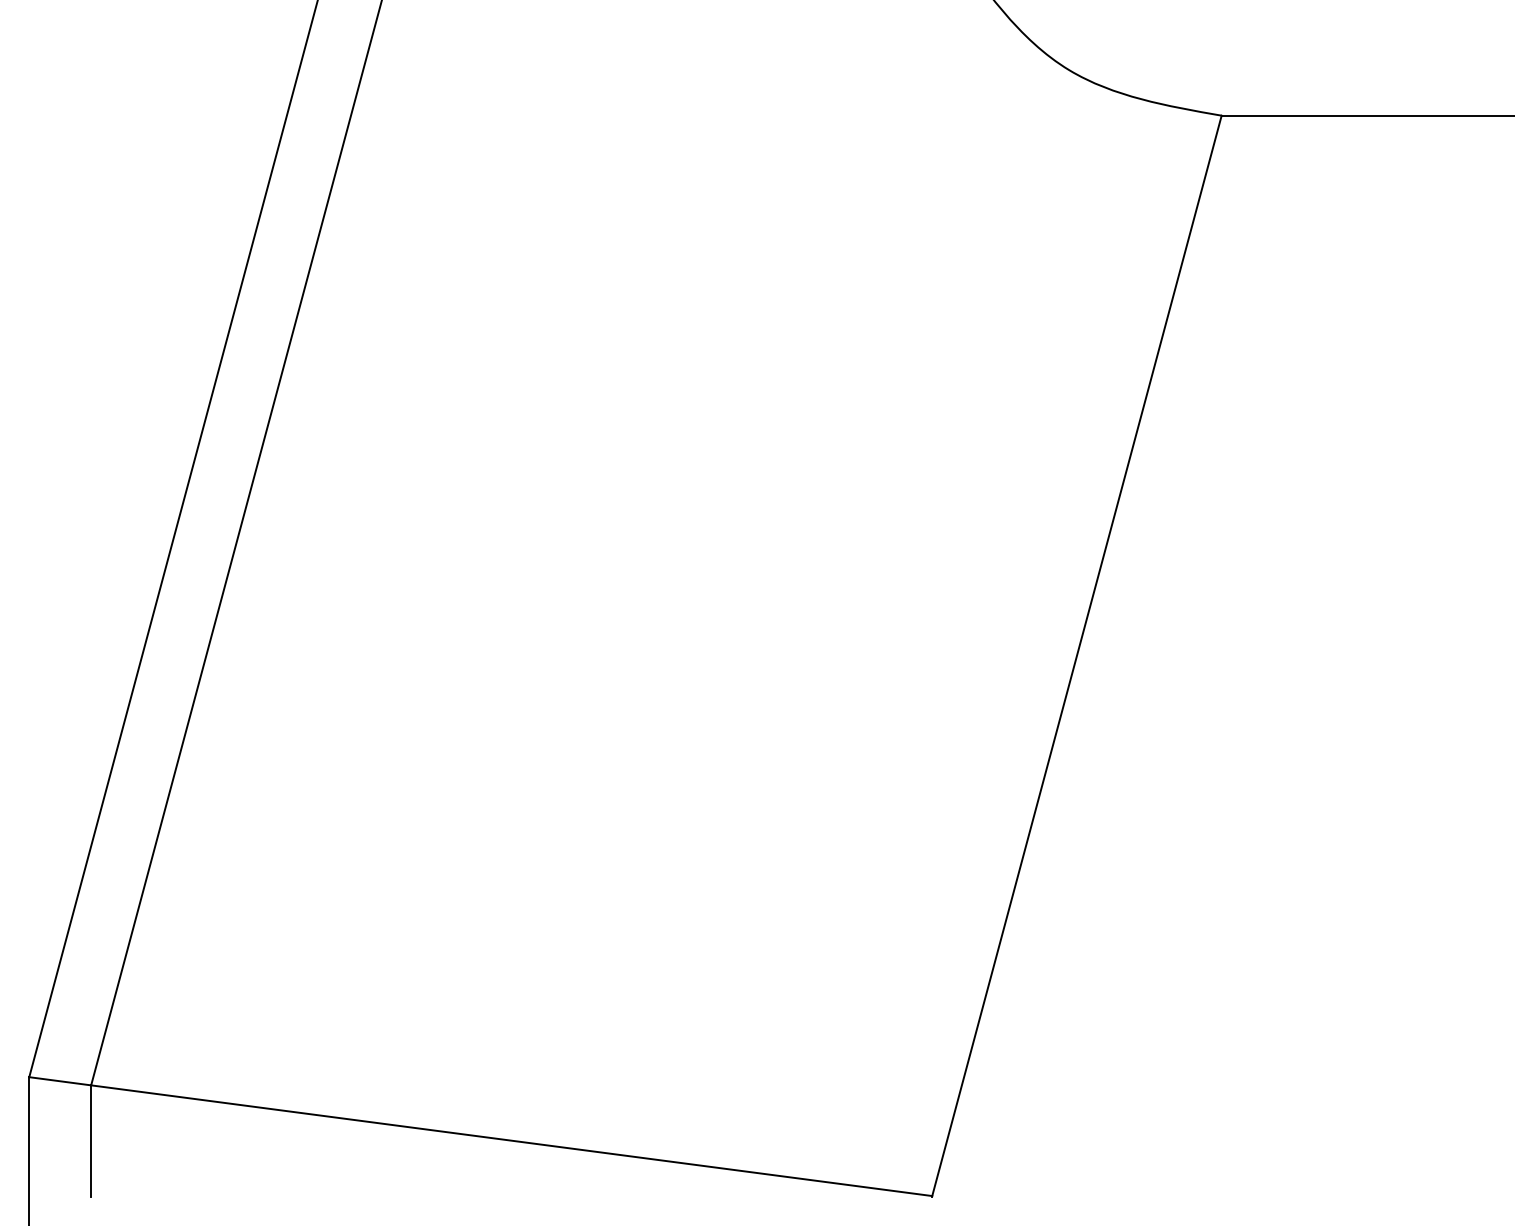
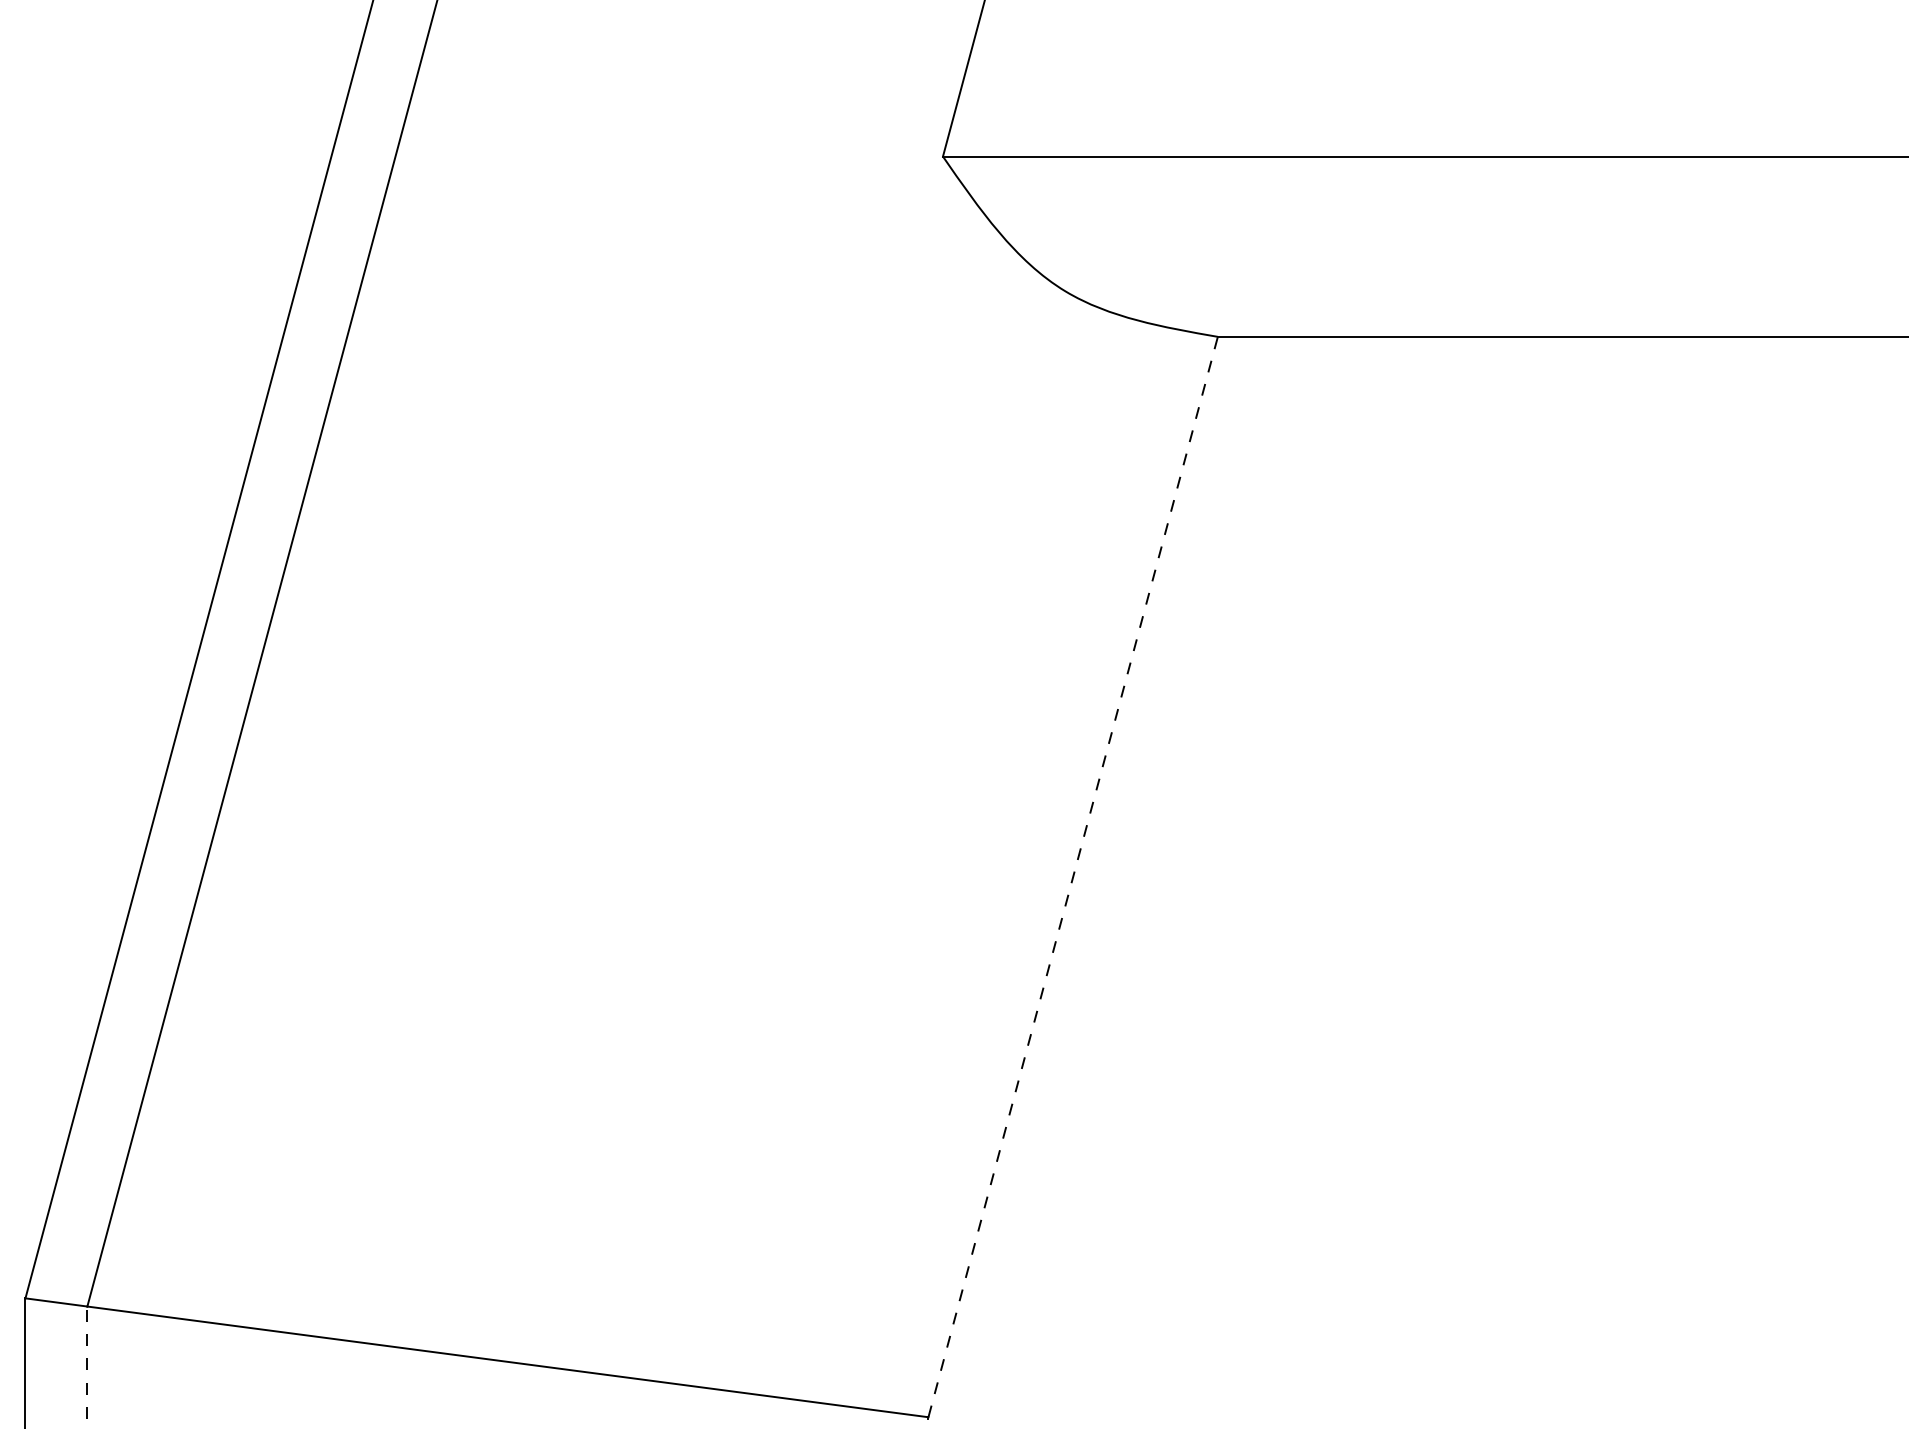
line: (1077, 655) -> (1073, 876), solid -> dashed
line: (91, 1141) -> (87, 1362), solid -> dashed

